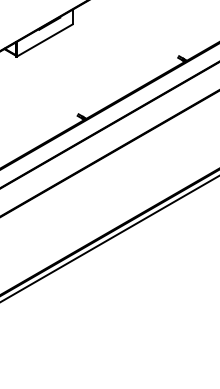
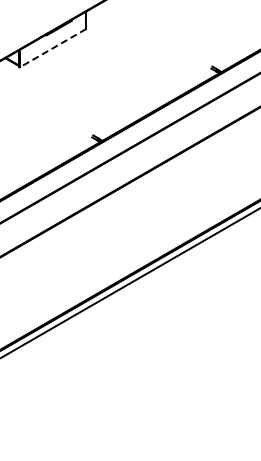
line: (44, 40) -> (52, 48), solid -> dashed

